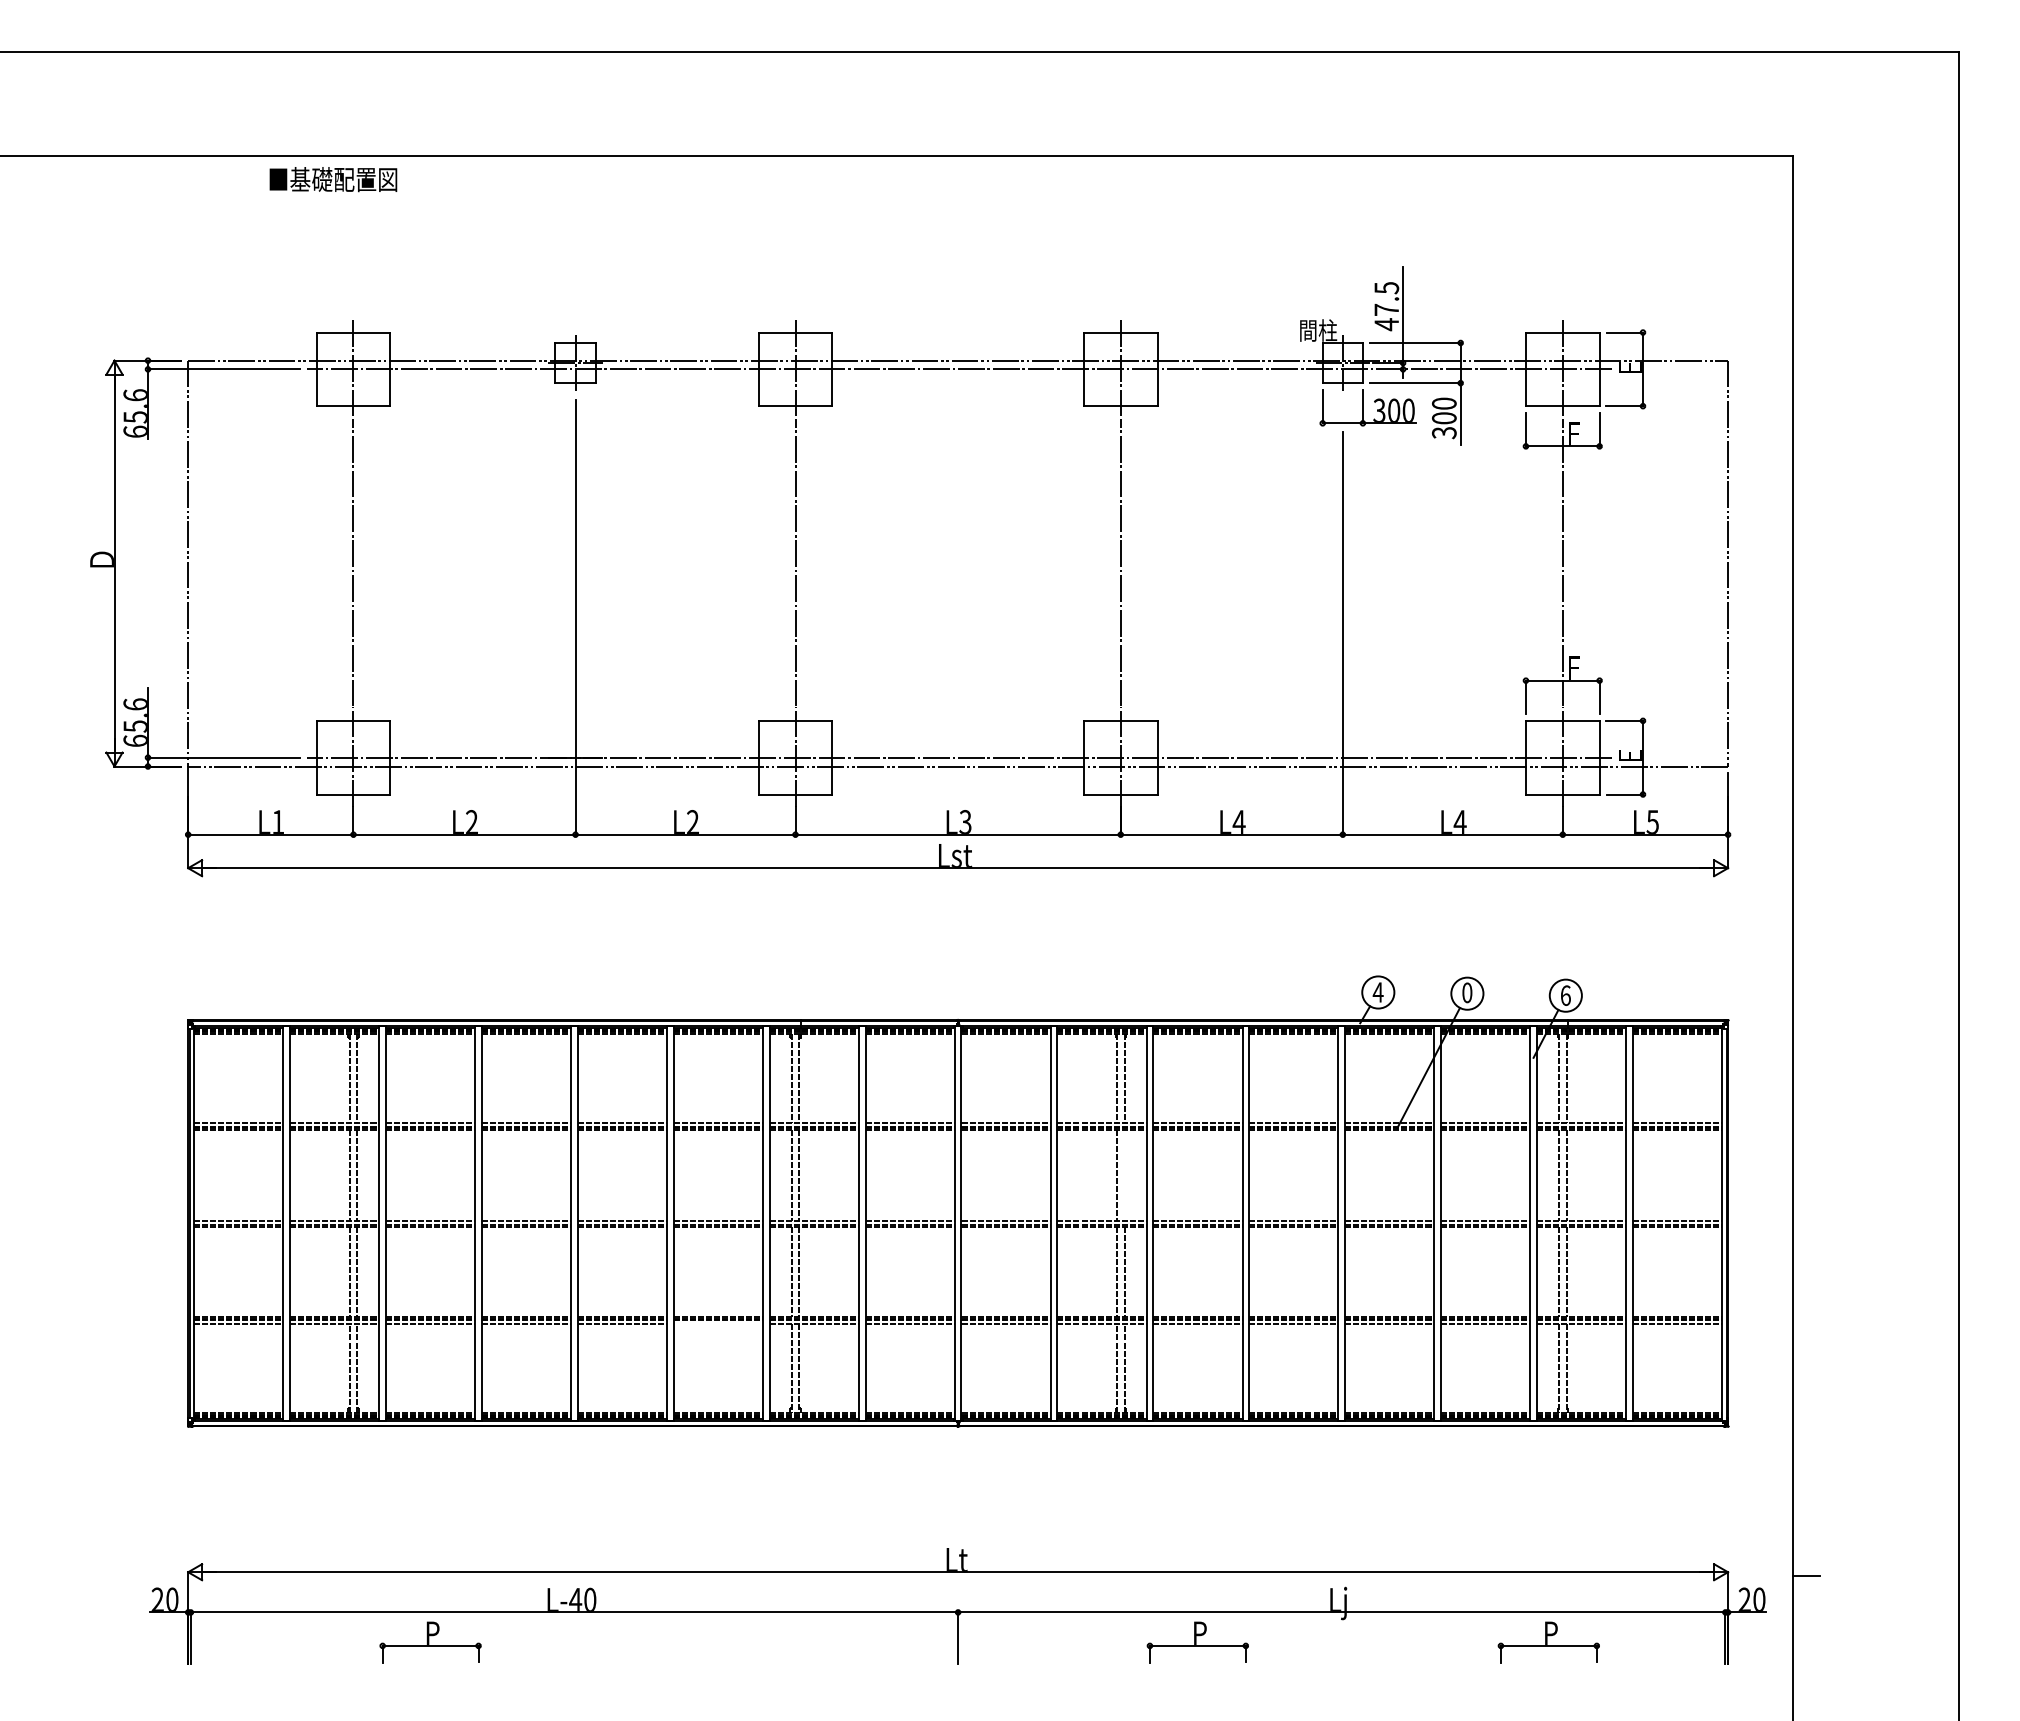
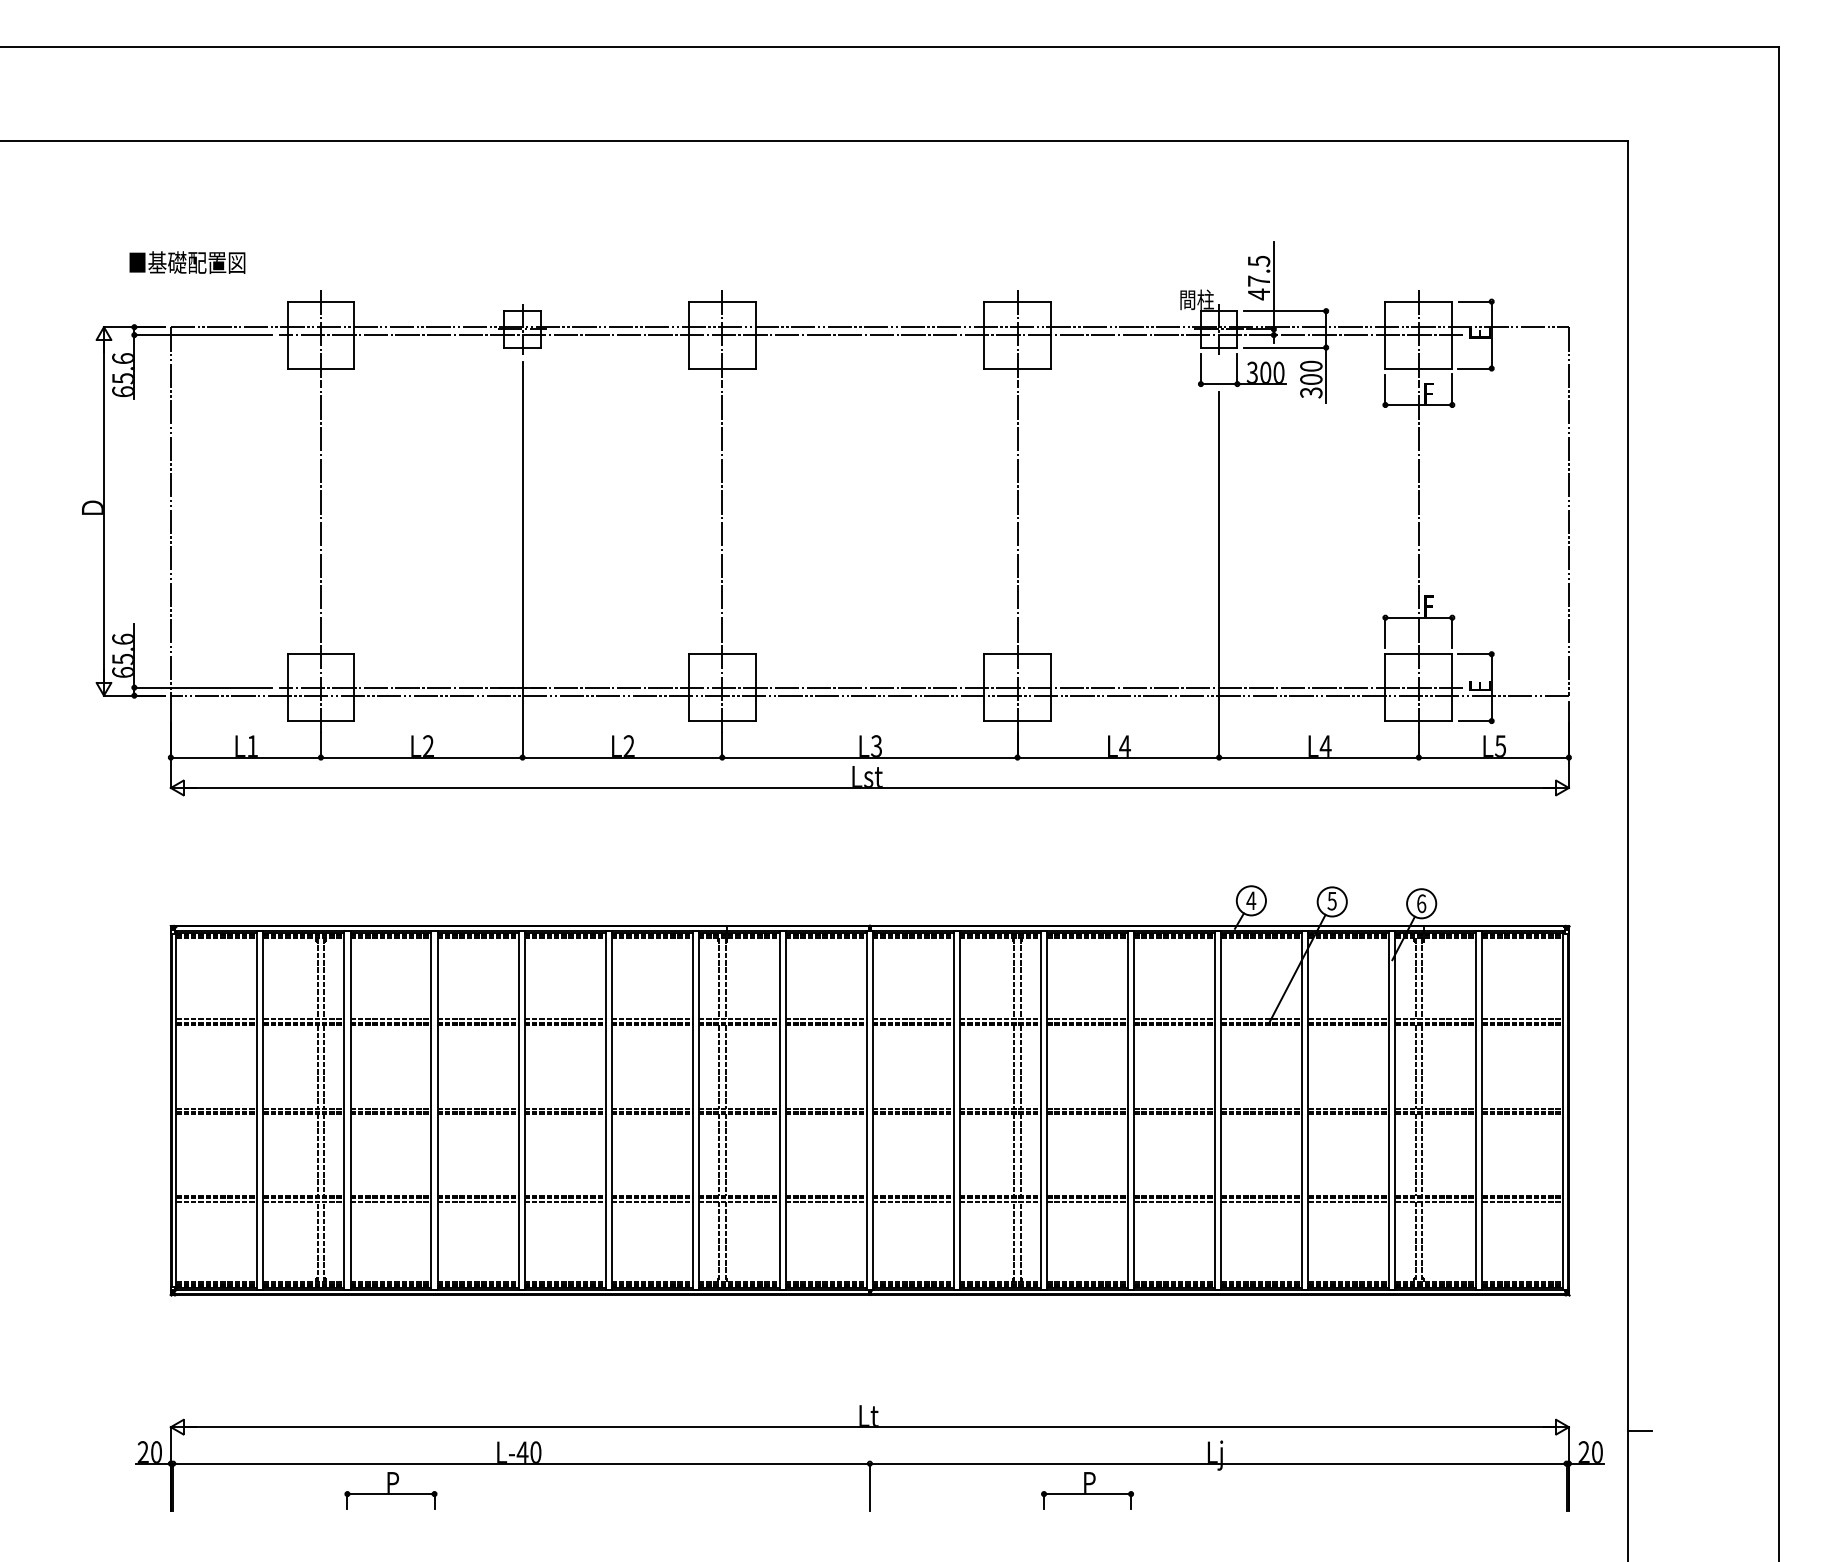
text: (333, 179) -> (187, 262), moved
text: (1467, 992) -> (1332, 900), 0 -> 5
line: (1124, 1175) -> (1020, 1066), added
line: (717, 1323) -> (651, 1201), added
part: (1548, 1642) -> (1405, 1490), removed

